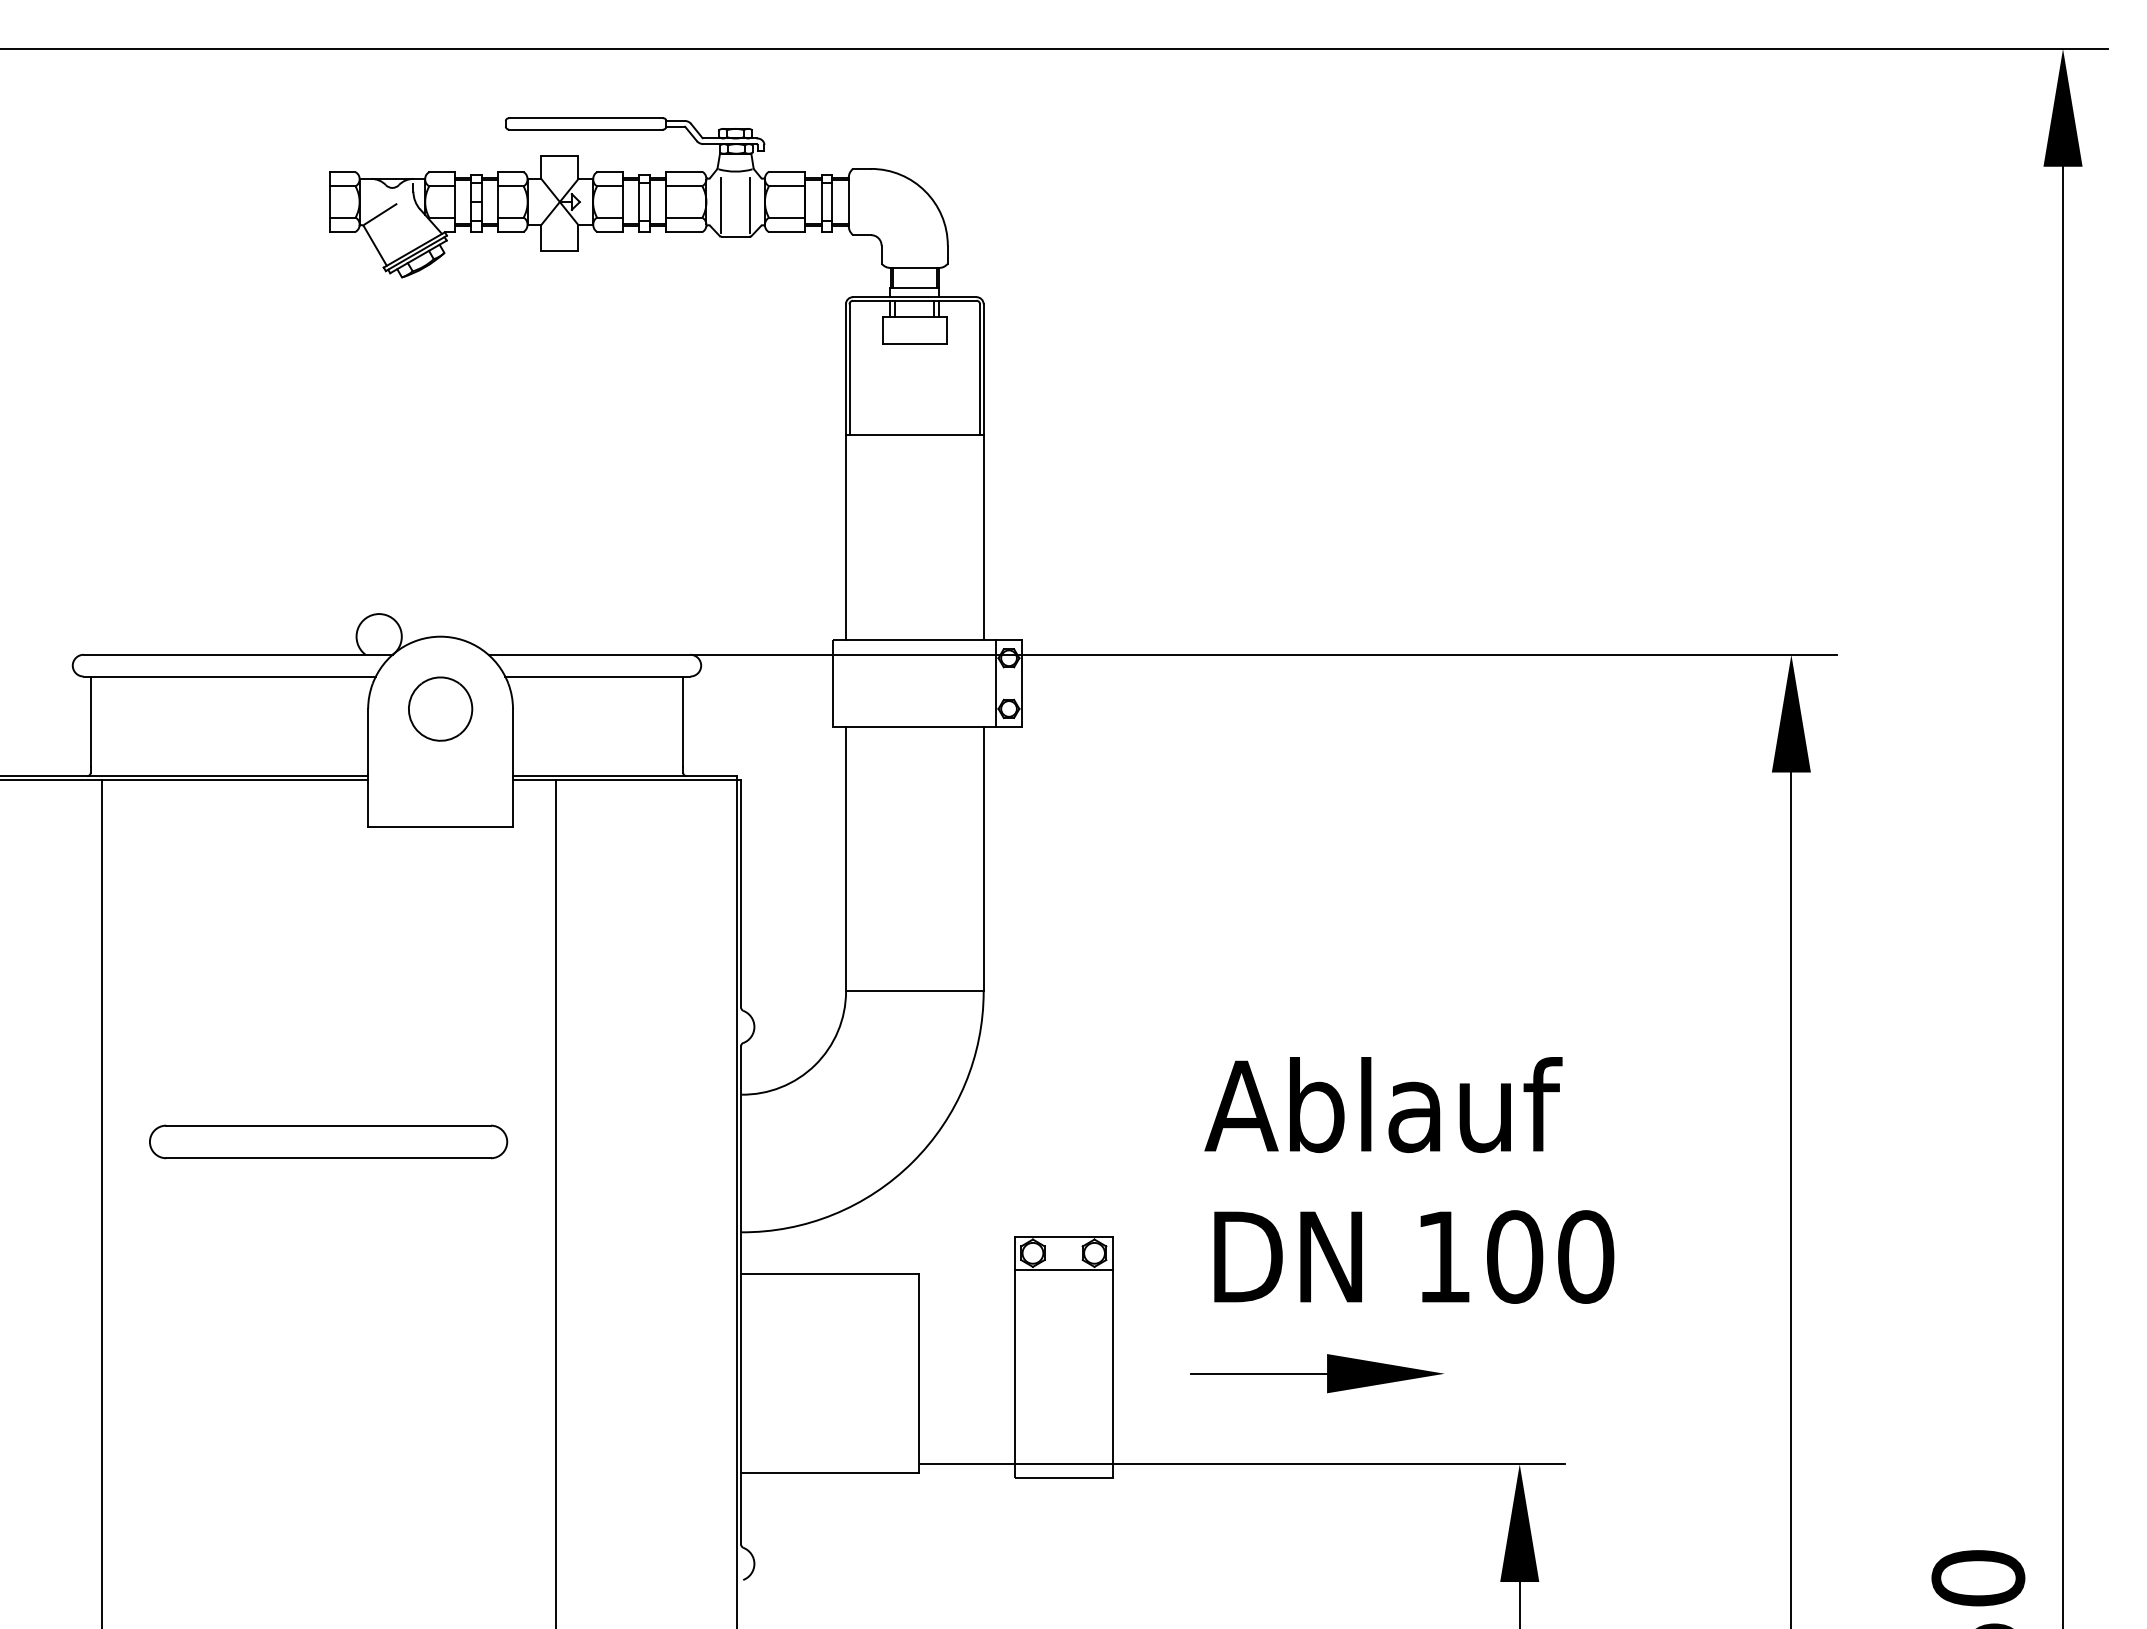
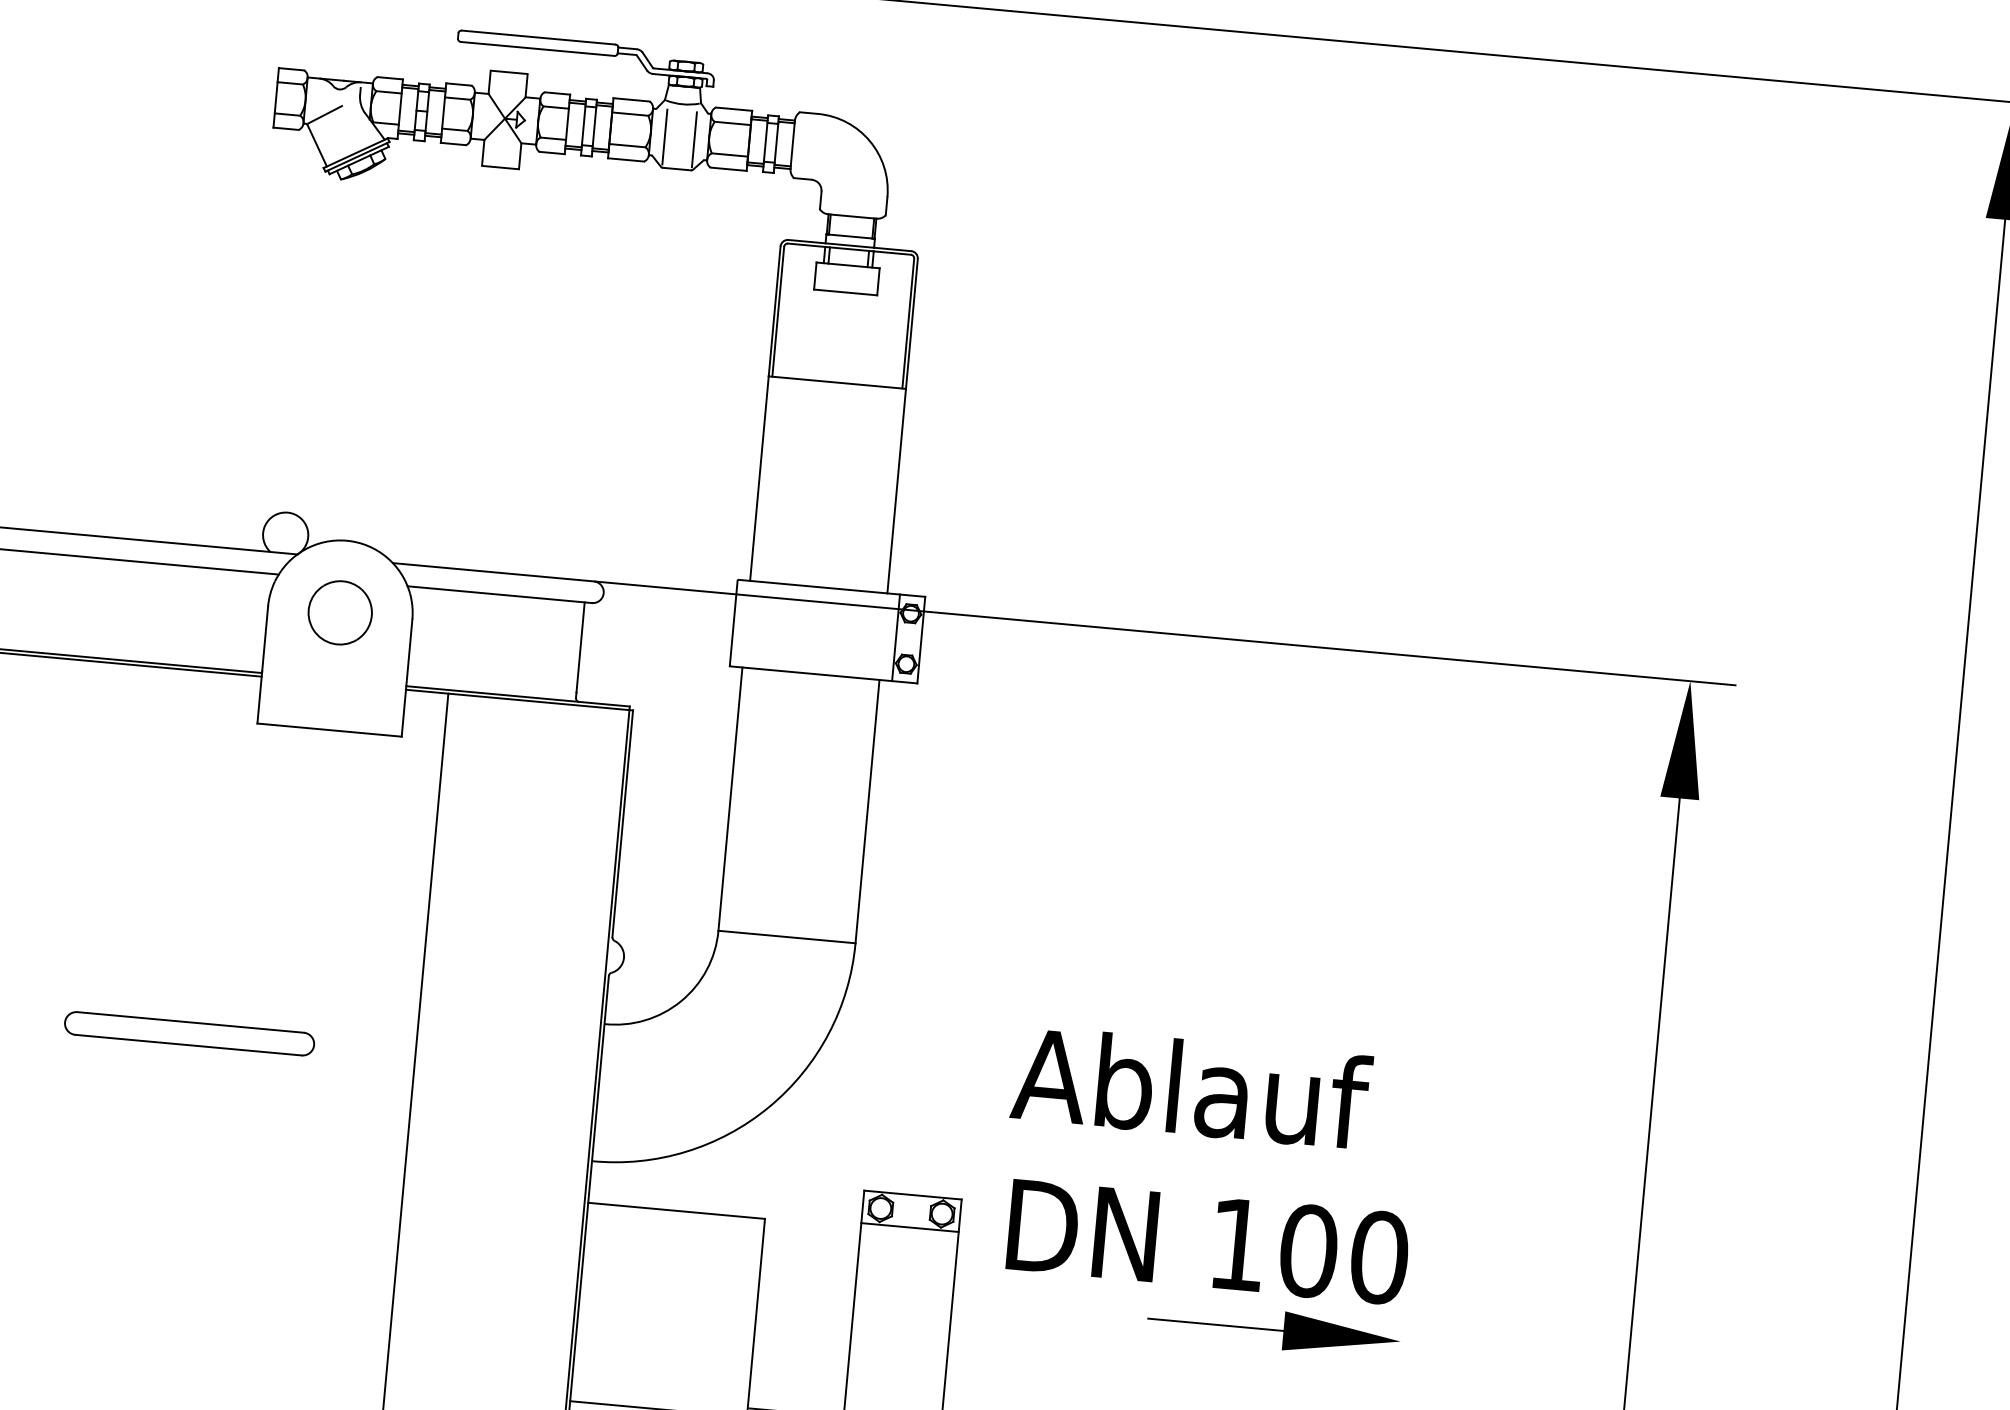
part: (328, 1141) -> (189, 1033), size x0.7
text: (1409, 1180) -> (1210, 1165), moved
part: (1316, 1373) -> (1273, 1329), moved

